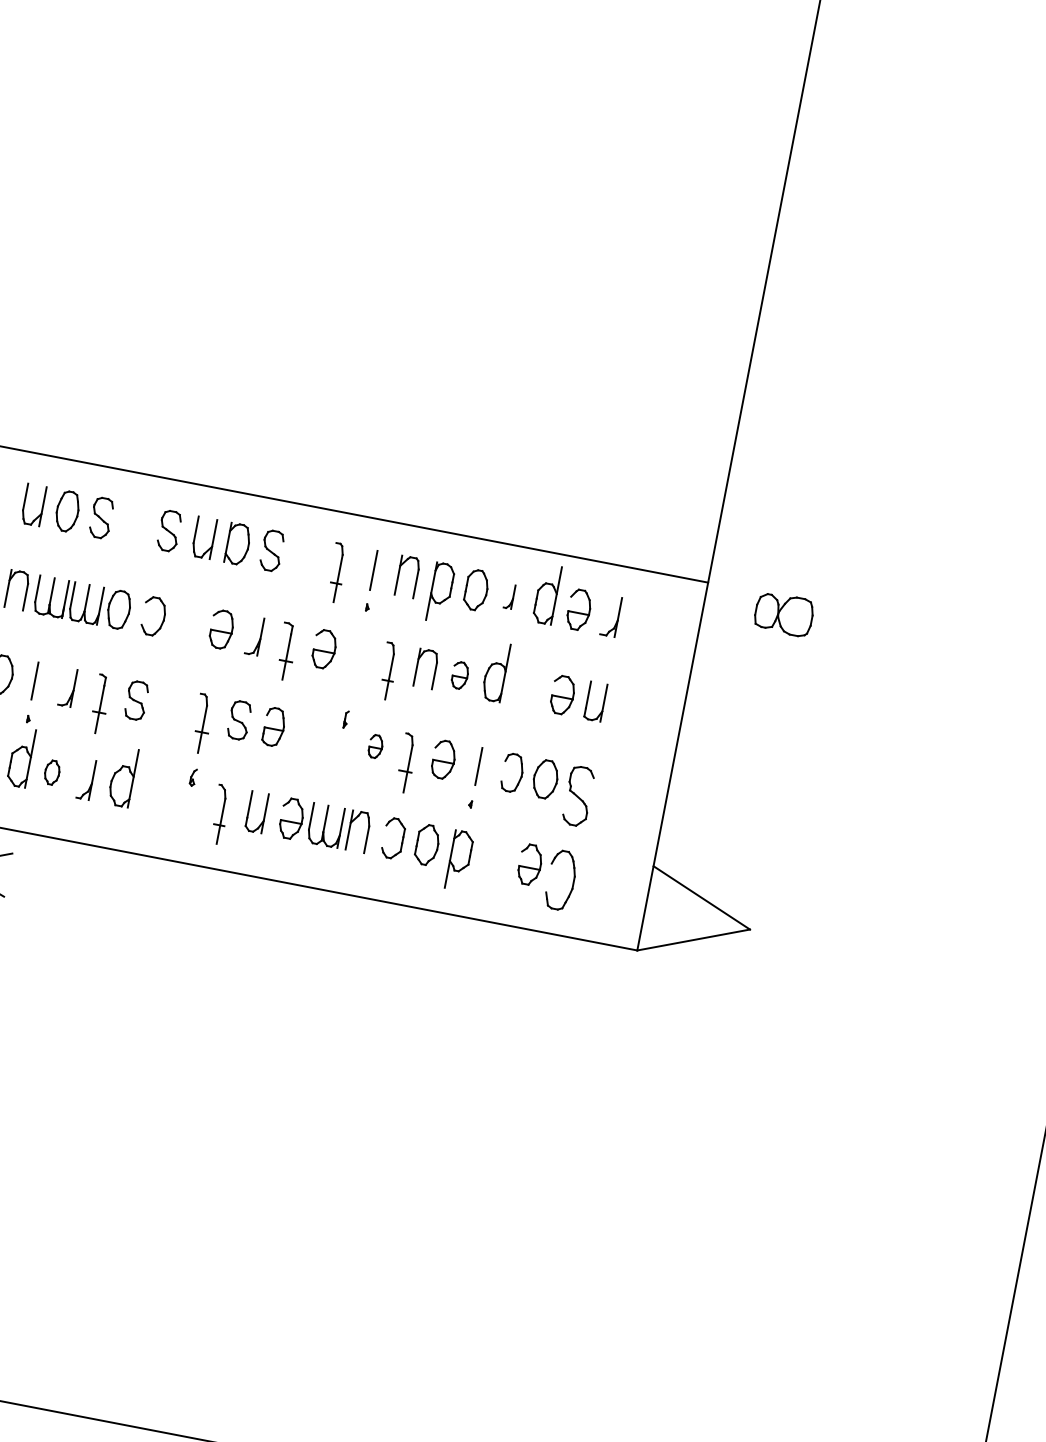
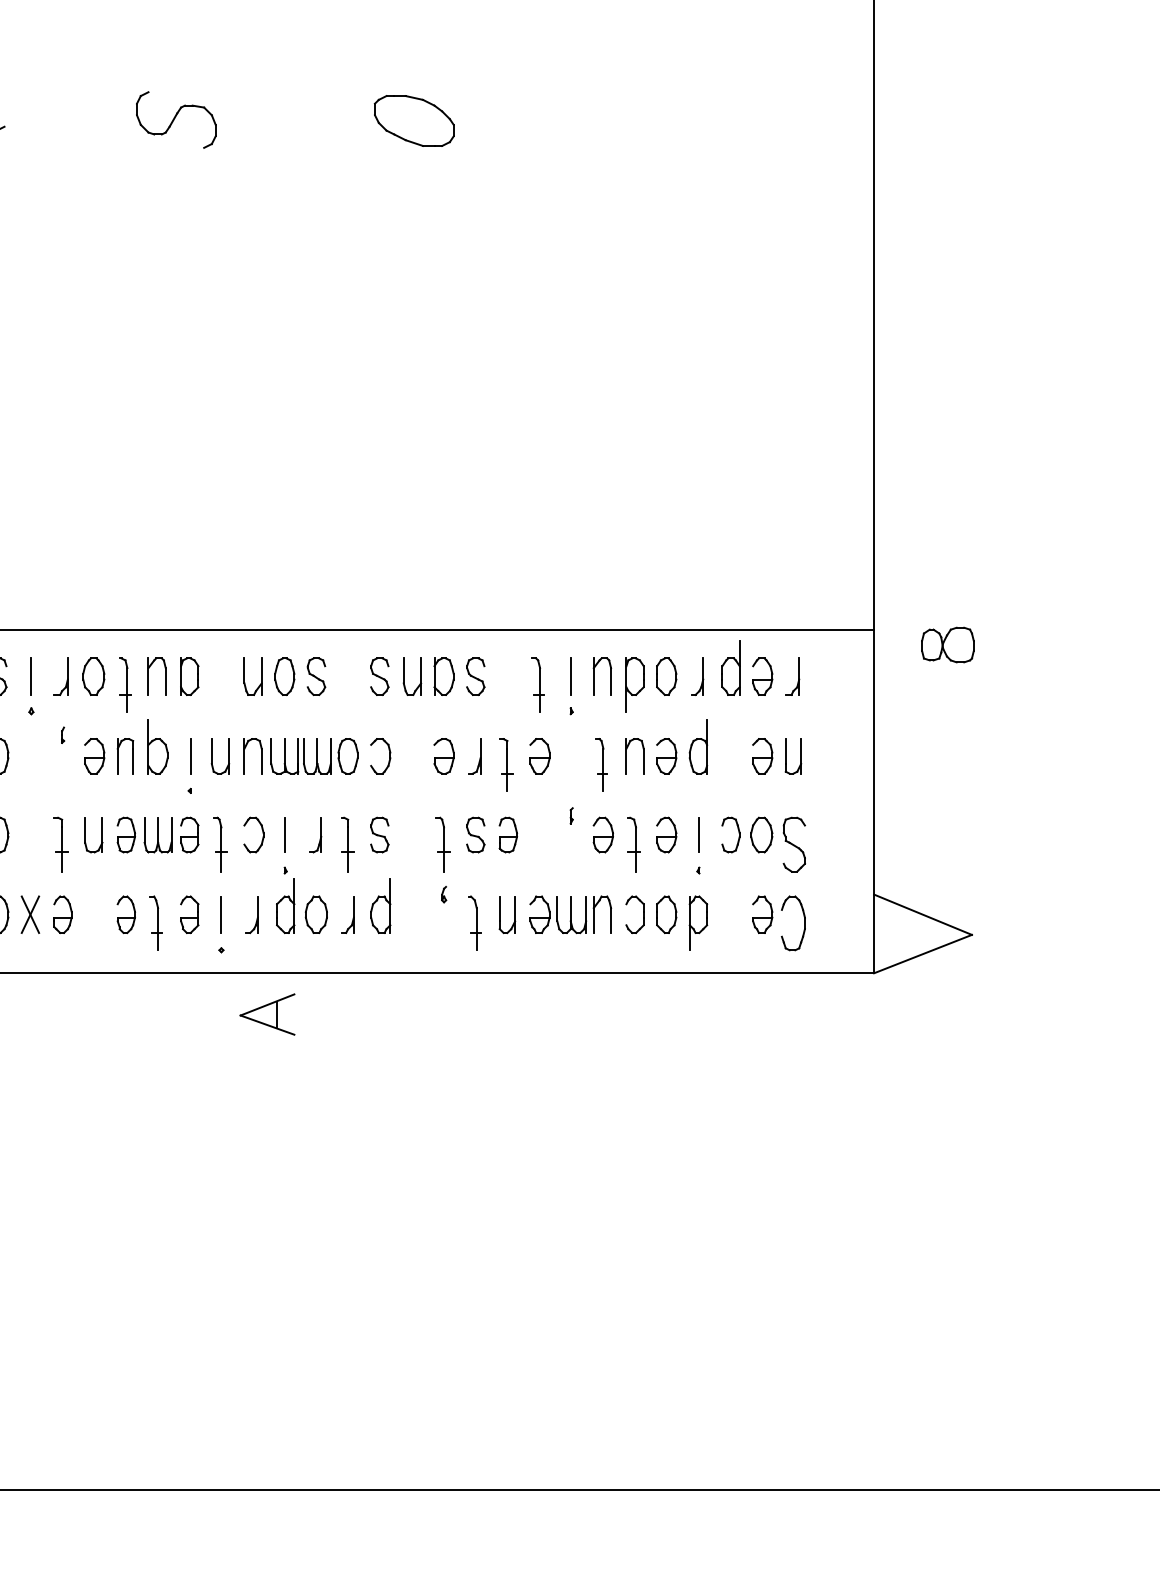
part: (509, 596) -> (697, 676), size x1.67
part: (459, 675) -> (666, 756), size x1.43
part: (375, 745) -> (602, 834), size x1.67
part: (51, 772) -> (315, 914), size x1.67

